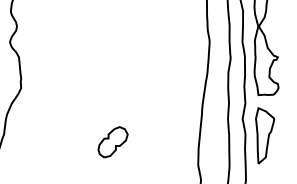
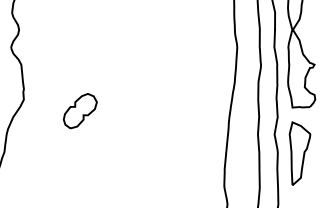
part: (112, 142) -> (79, 111), moved

